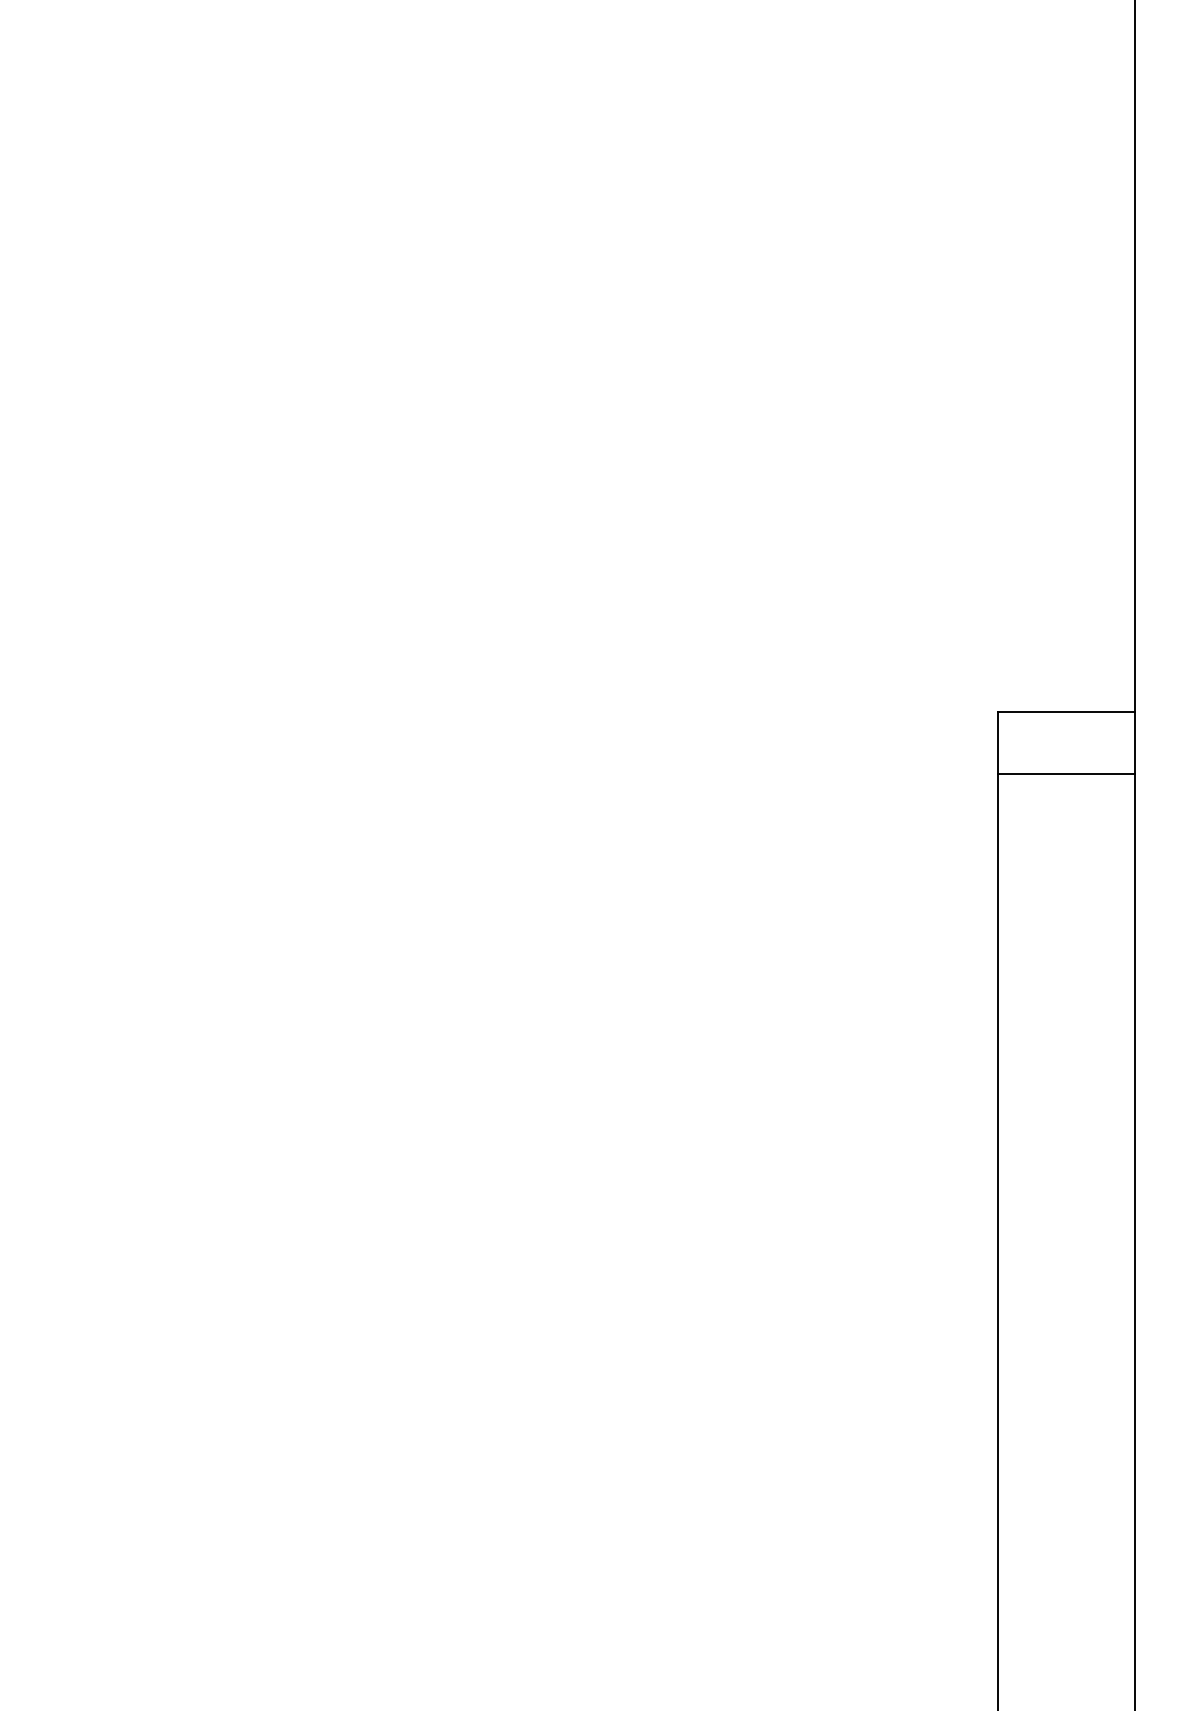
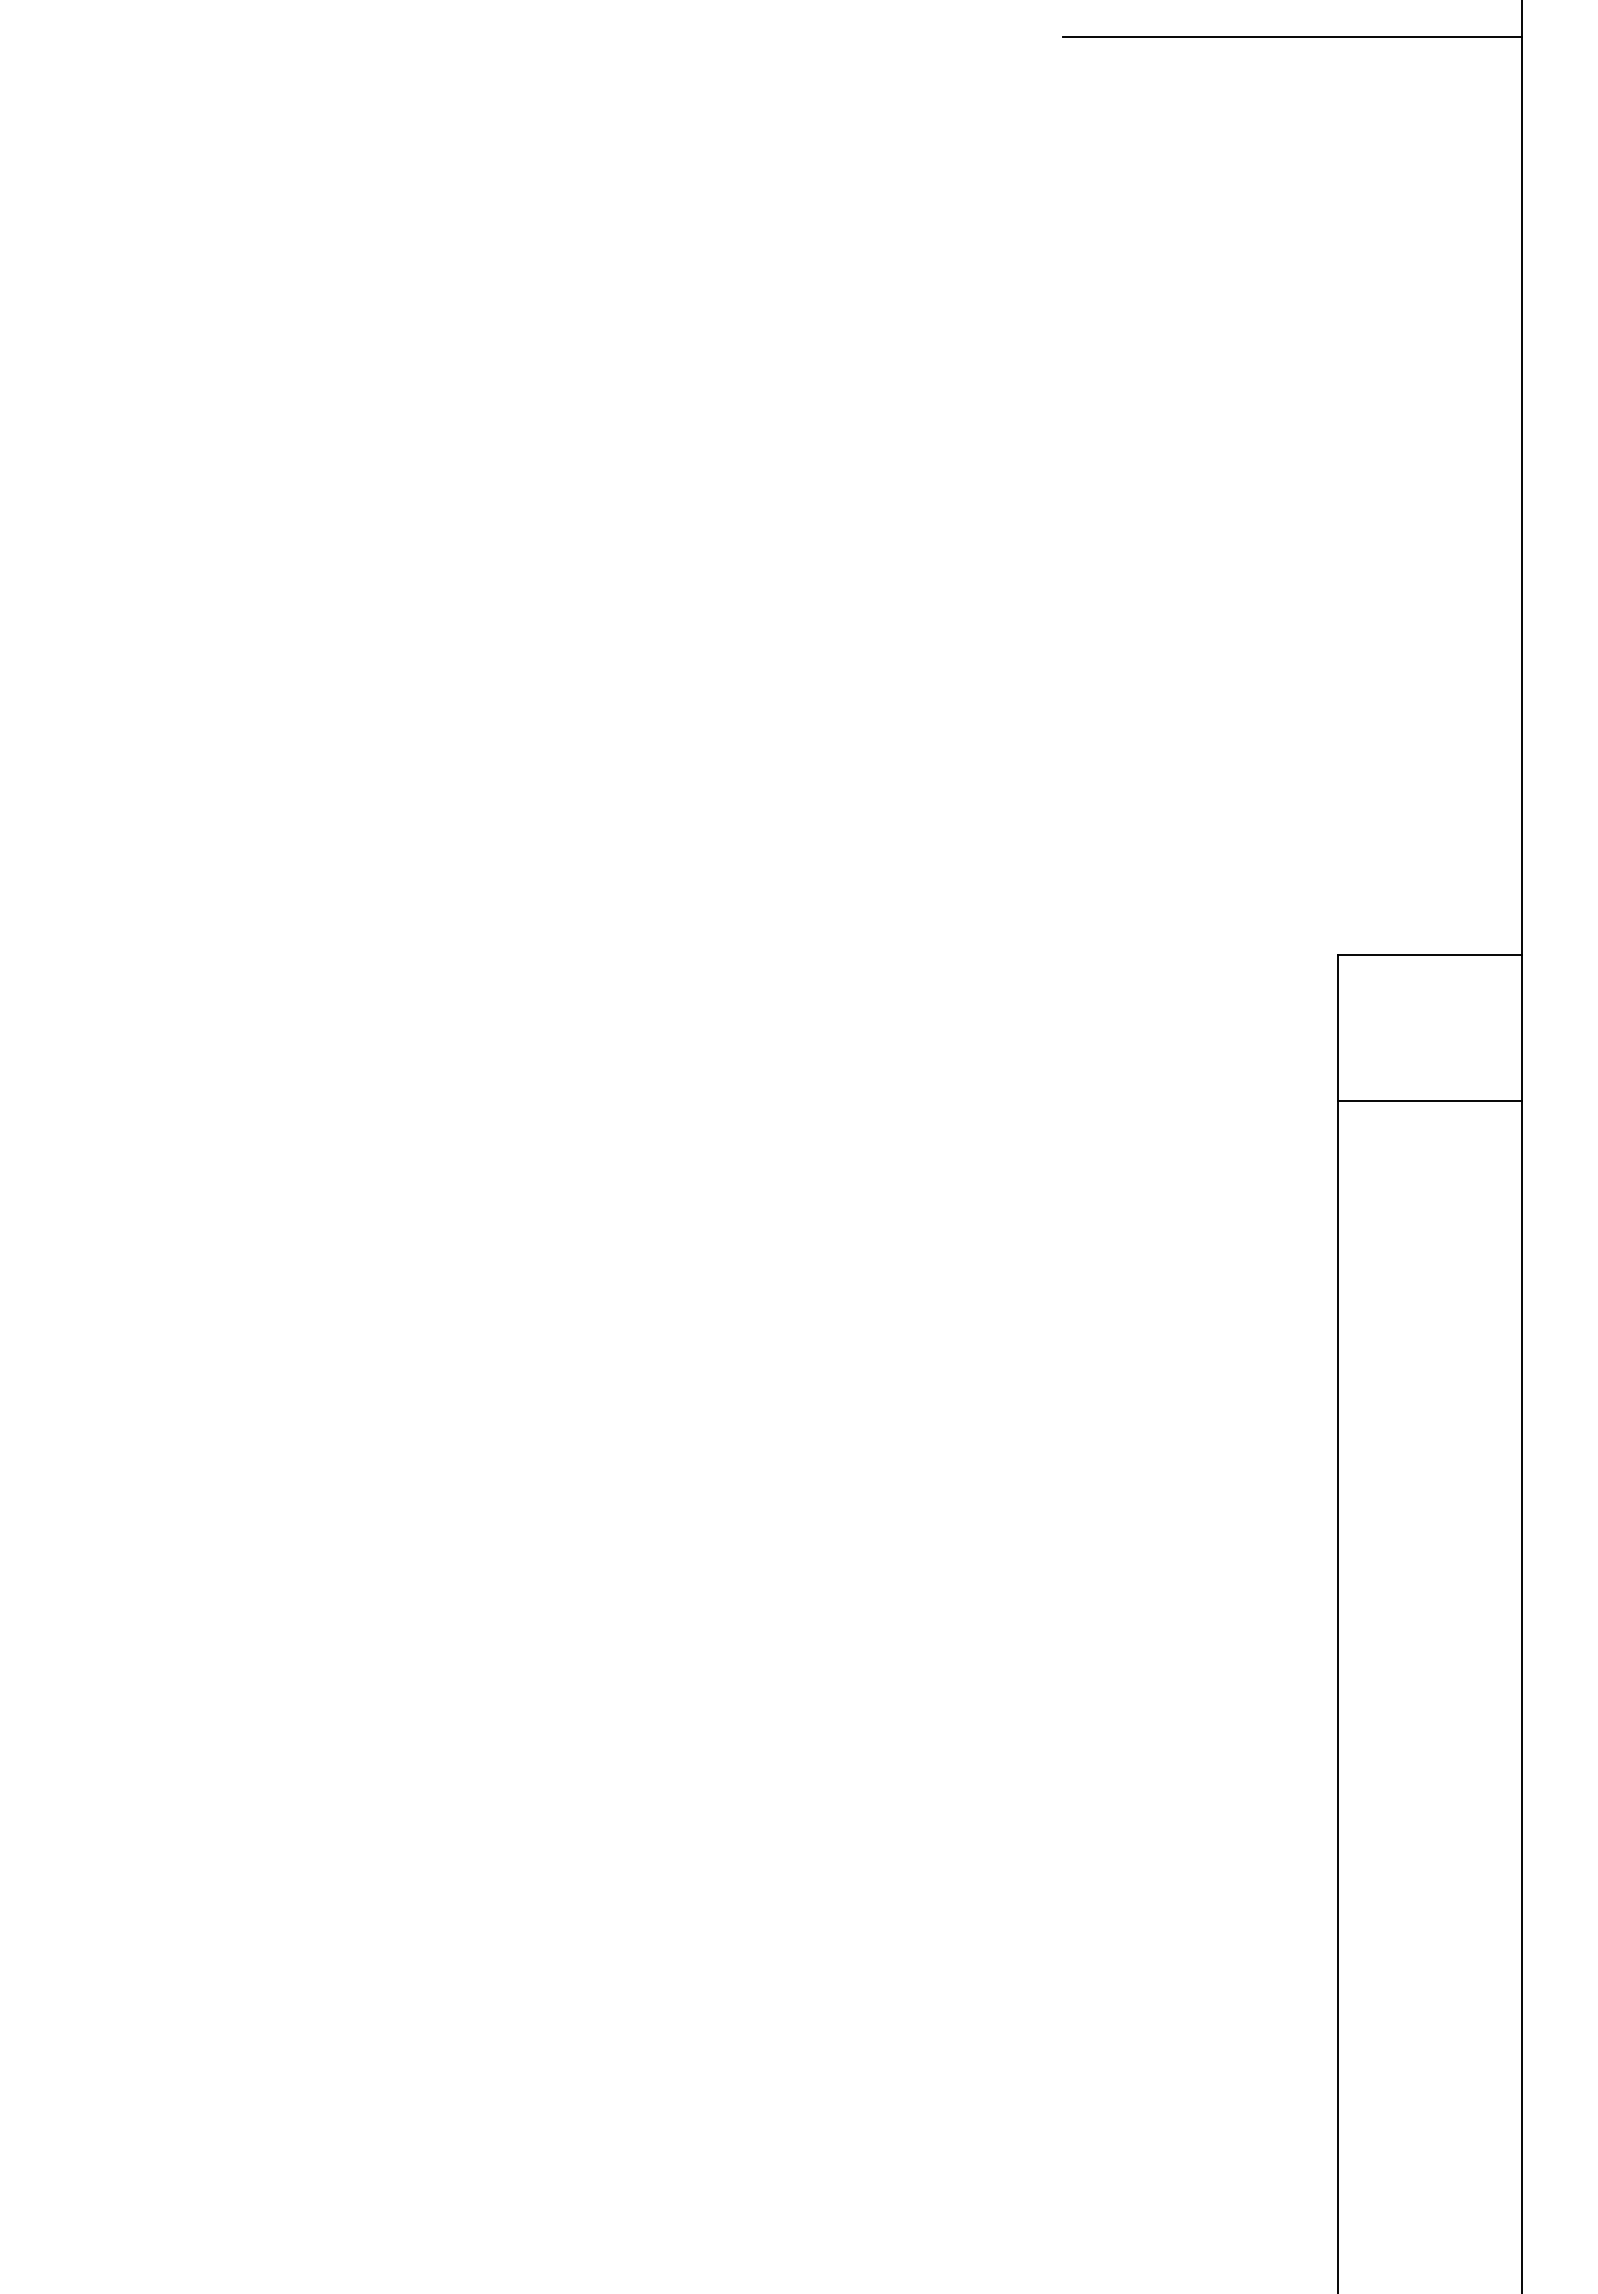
line: (963, 28) -> (1291, 37), added
line: (1066, 773) -> (1429, 1101), moved

